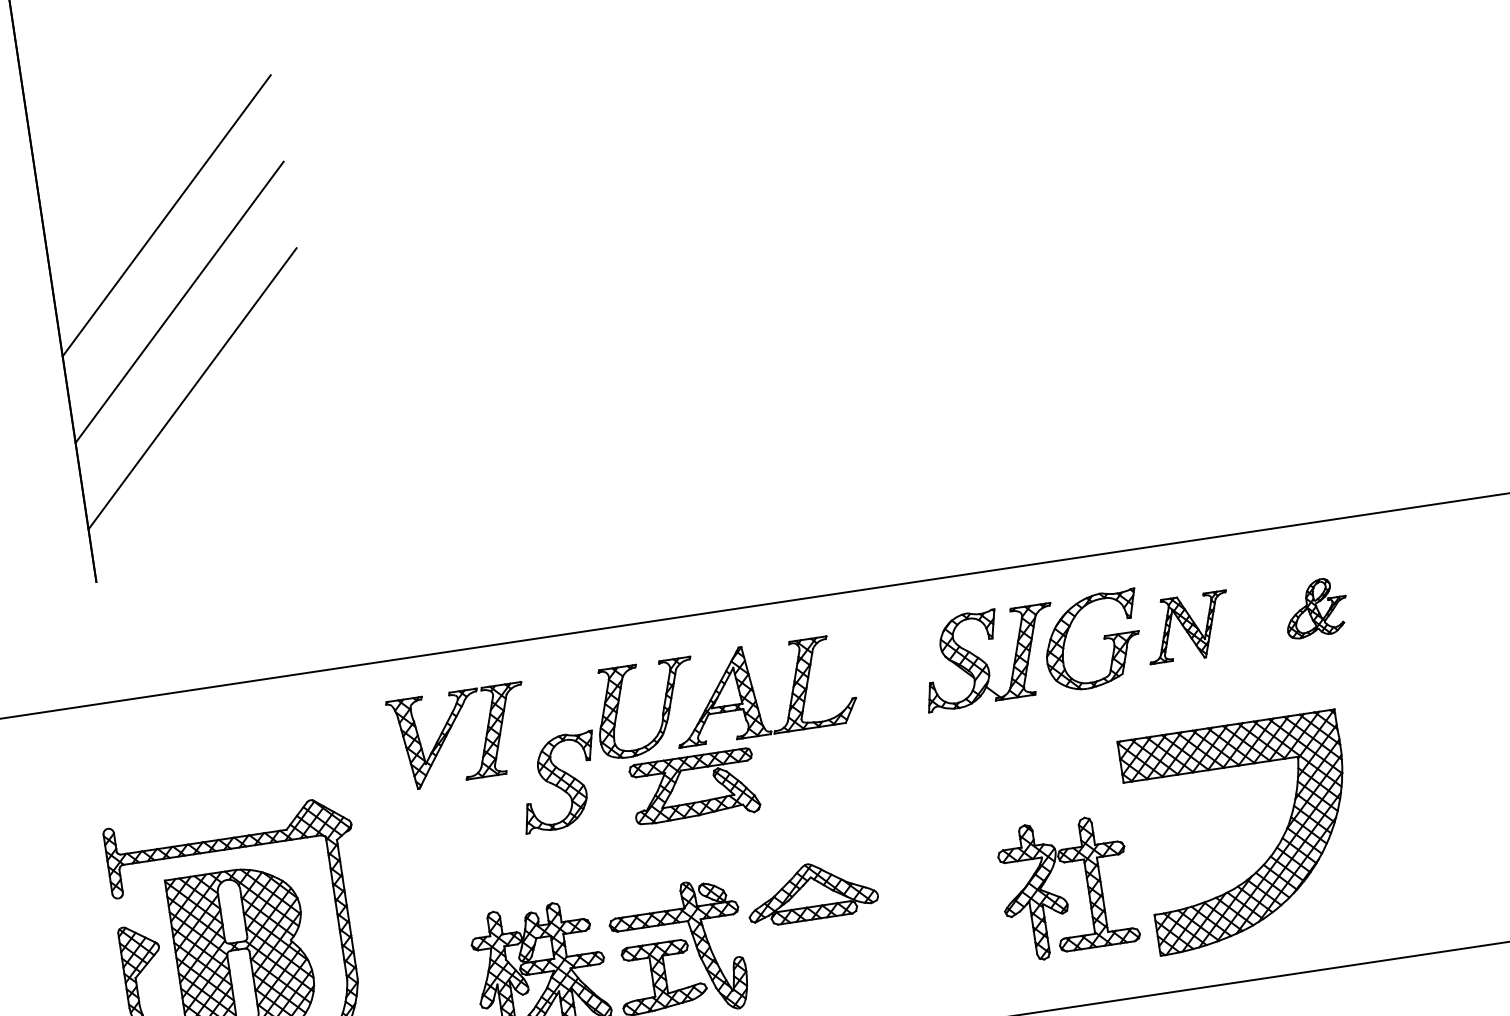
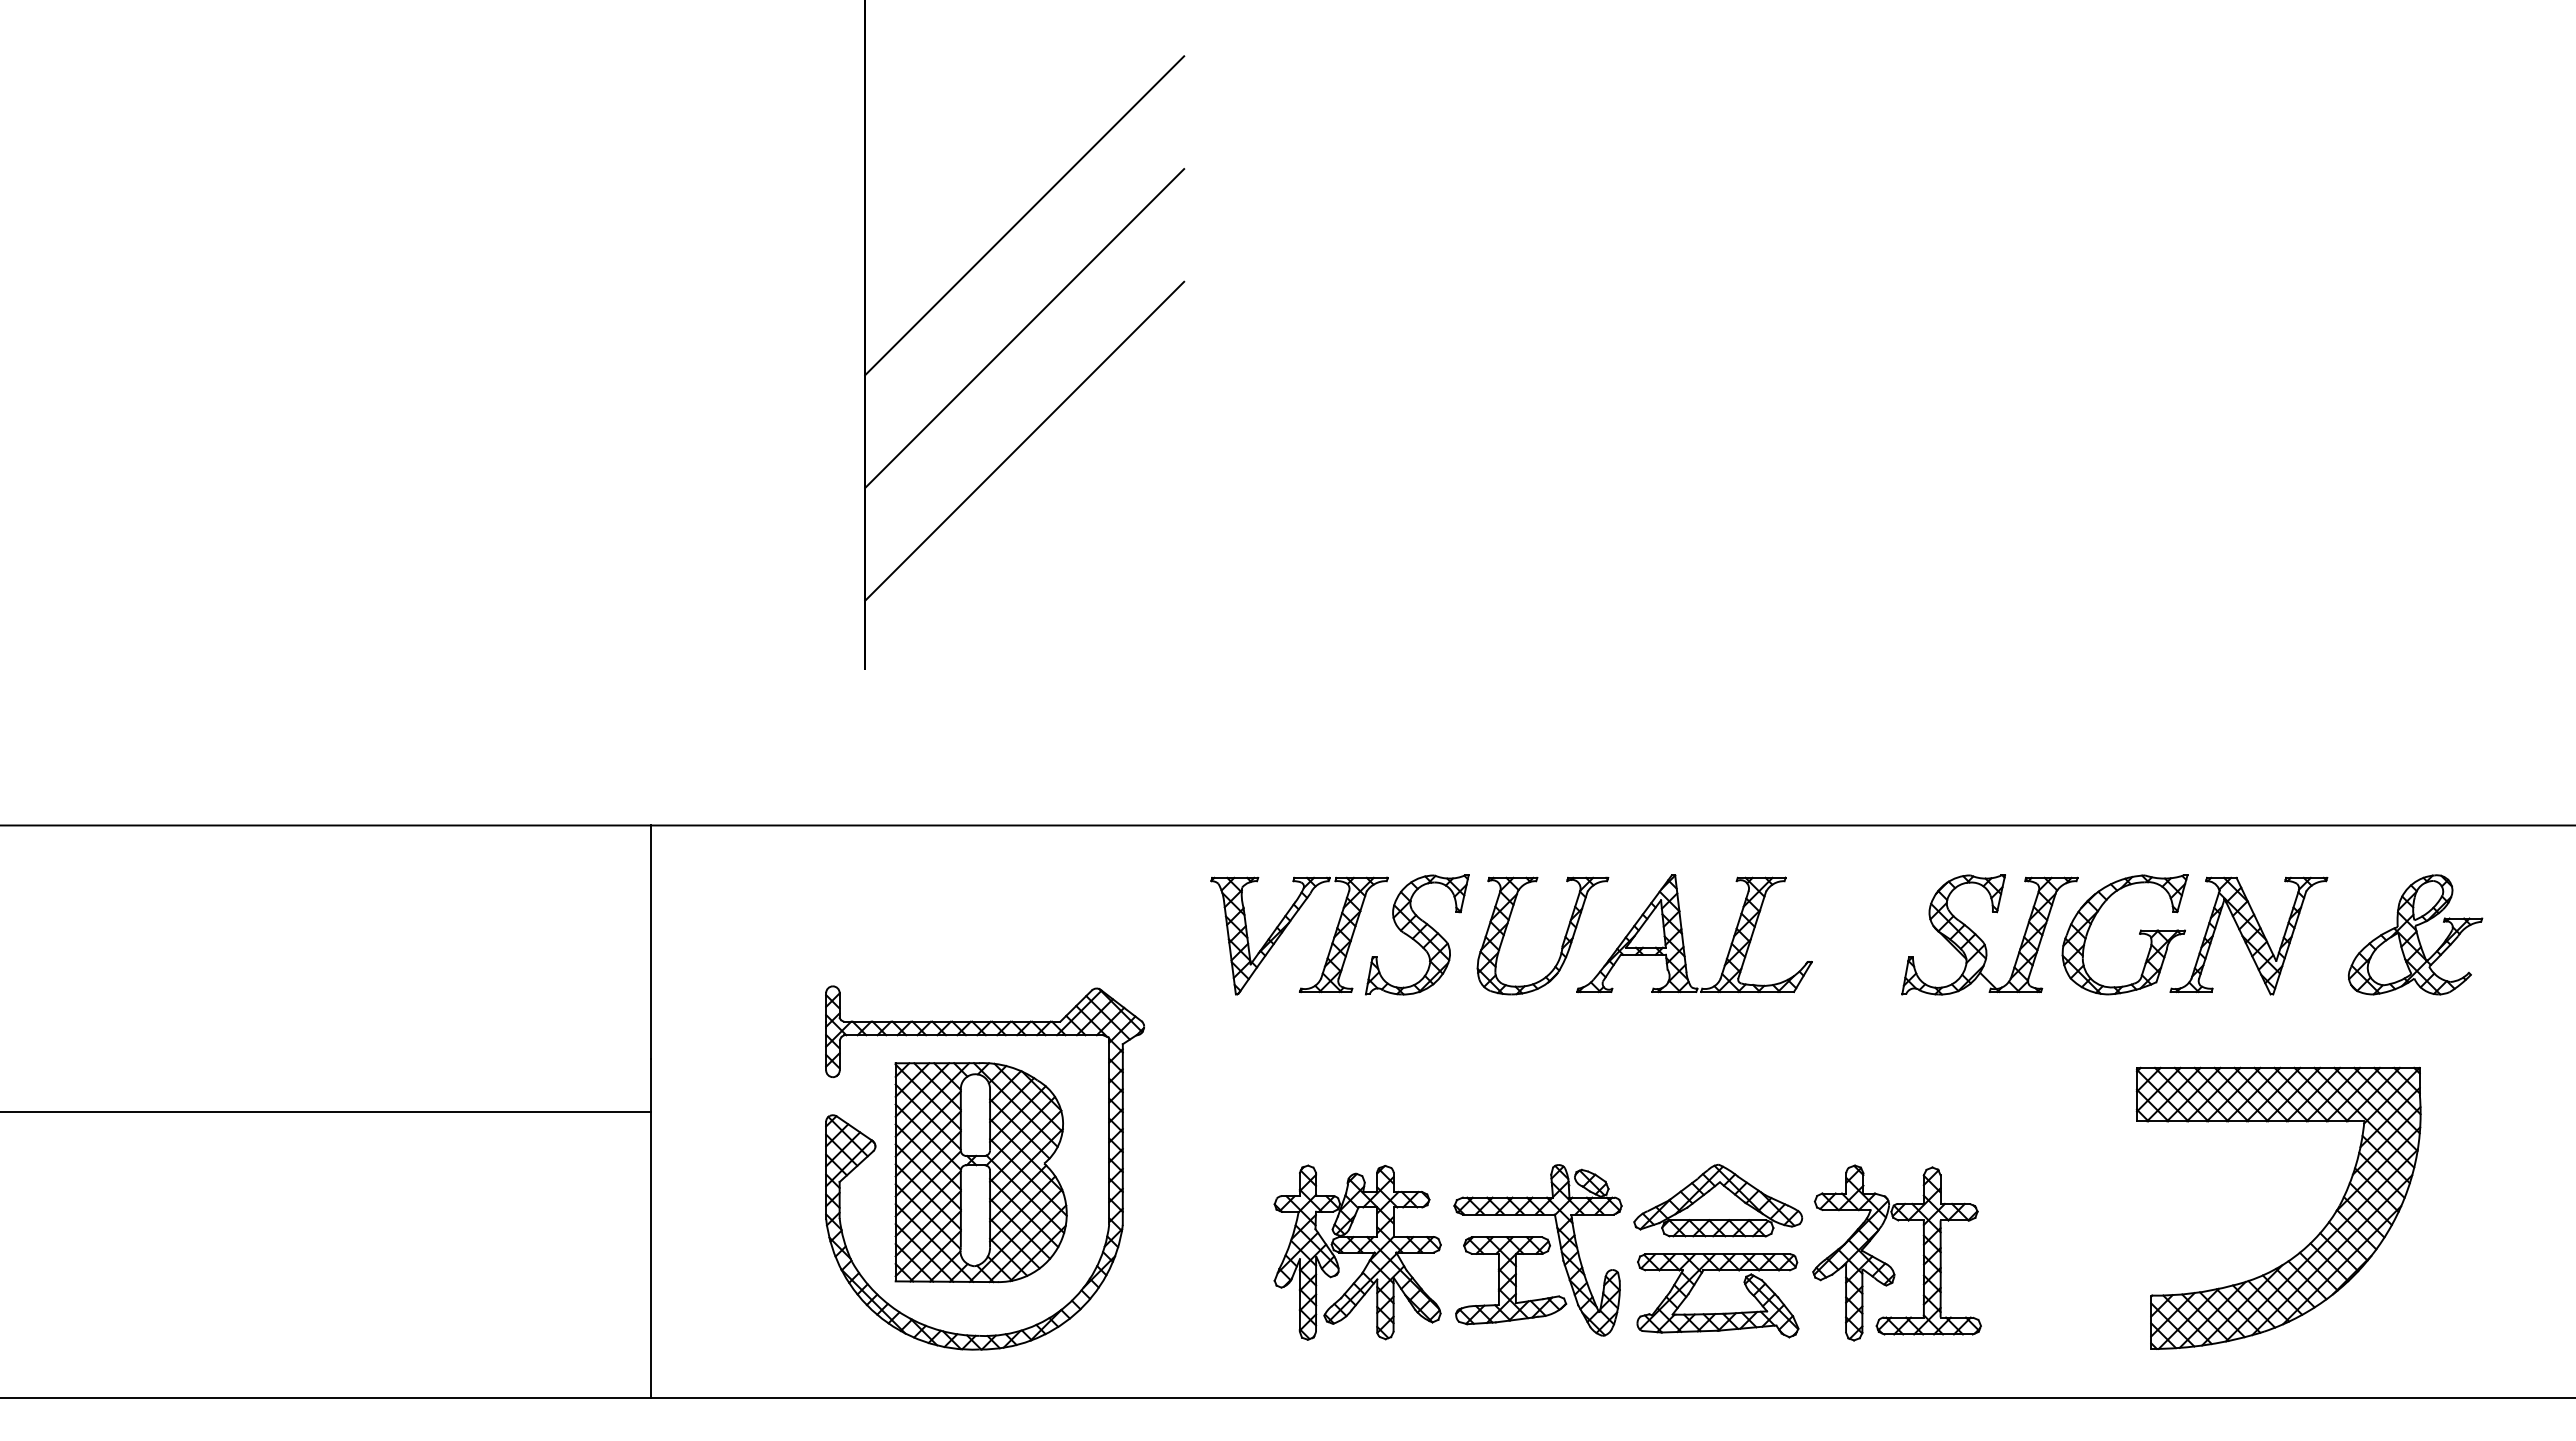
part: (1315, 607) -> (2415, 934), size x1.67
part: (1187, 627) -> (2248, 935), size x1.43
part: (559, 781) -> (1417, 934), moved
part: (700, 800) -> (1722, 1312), moved
part: (1061, 896) -> (1887, 1263), moved

